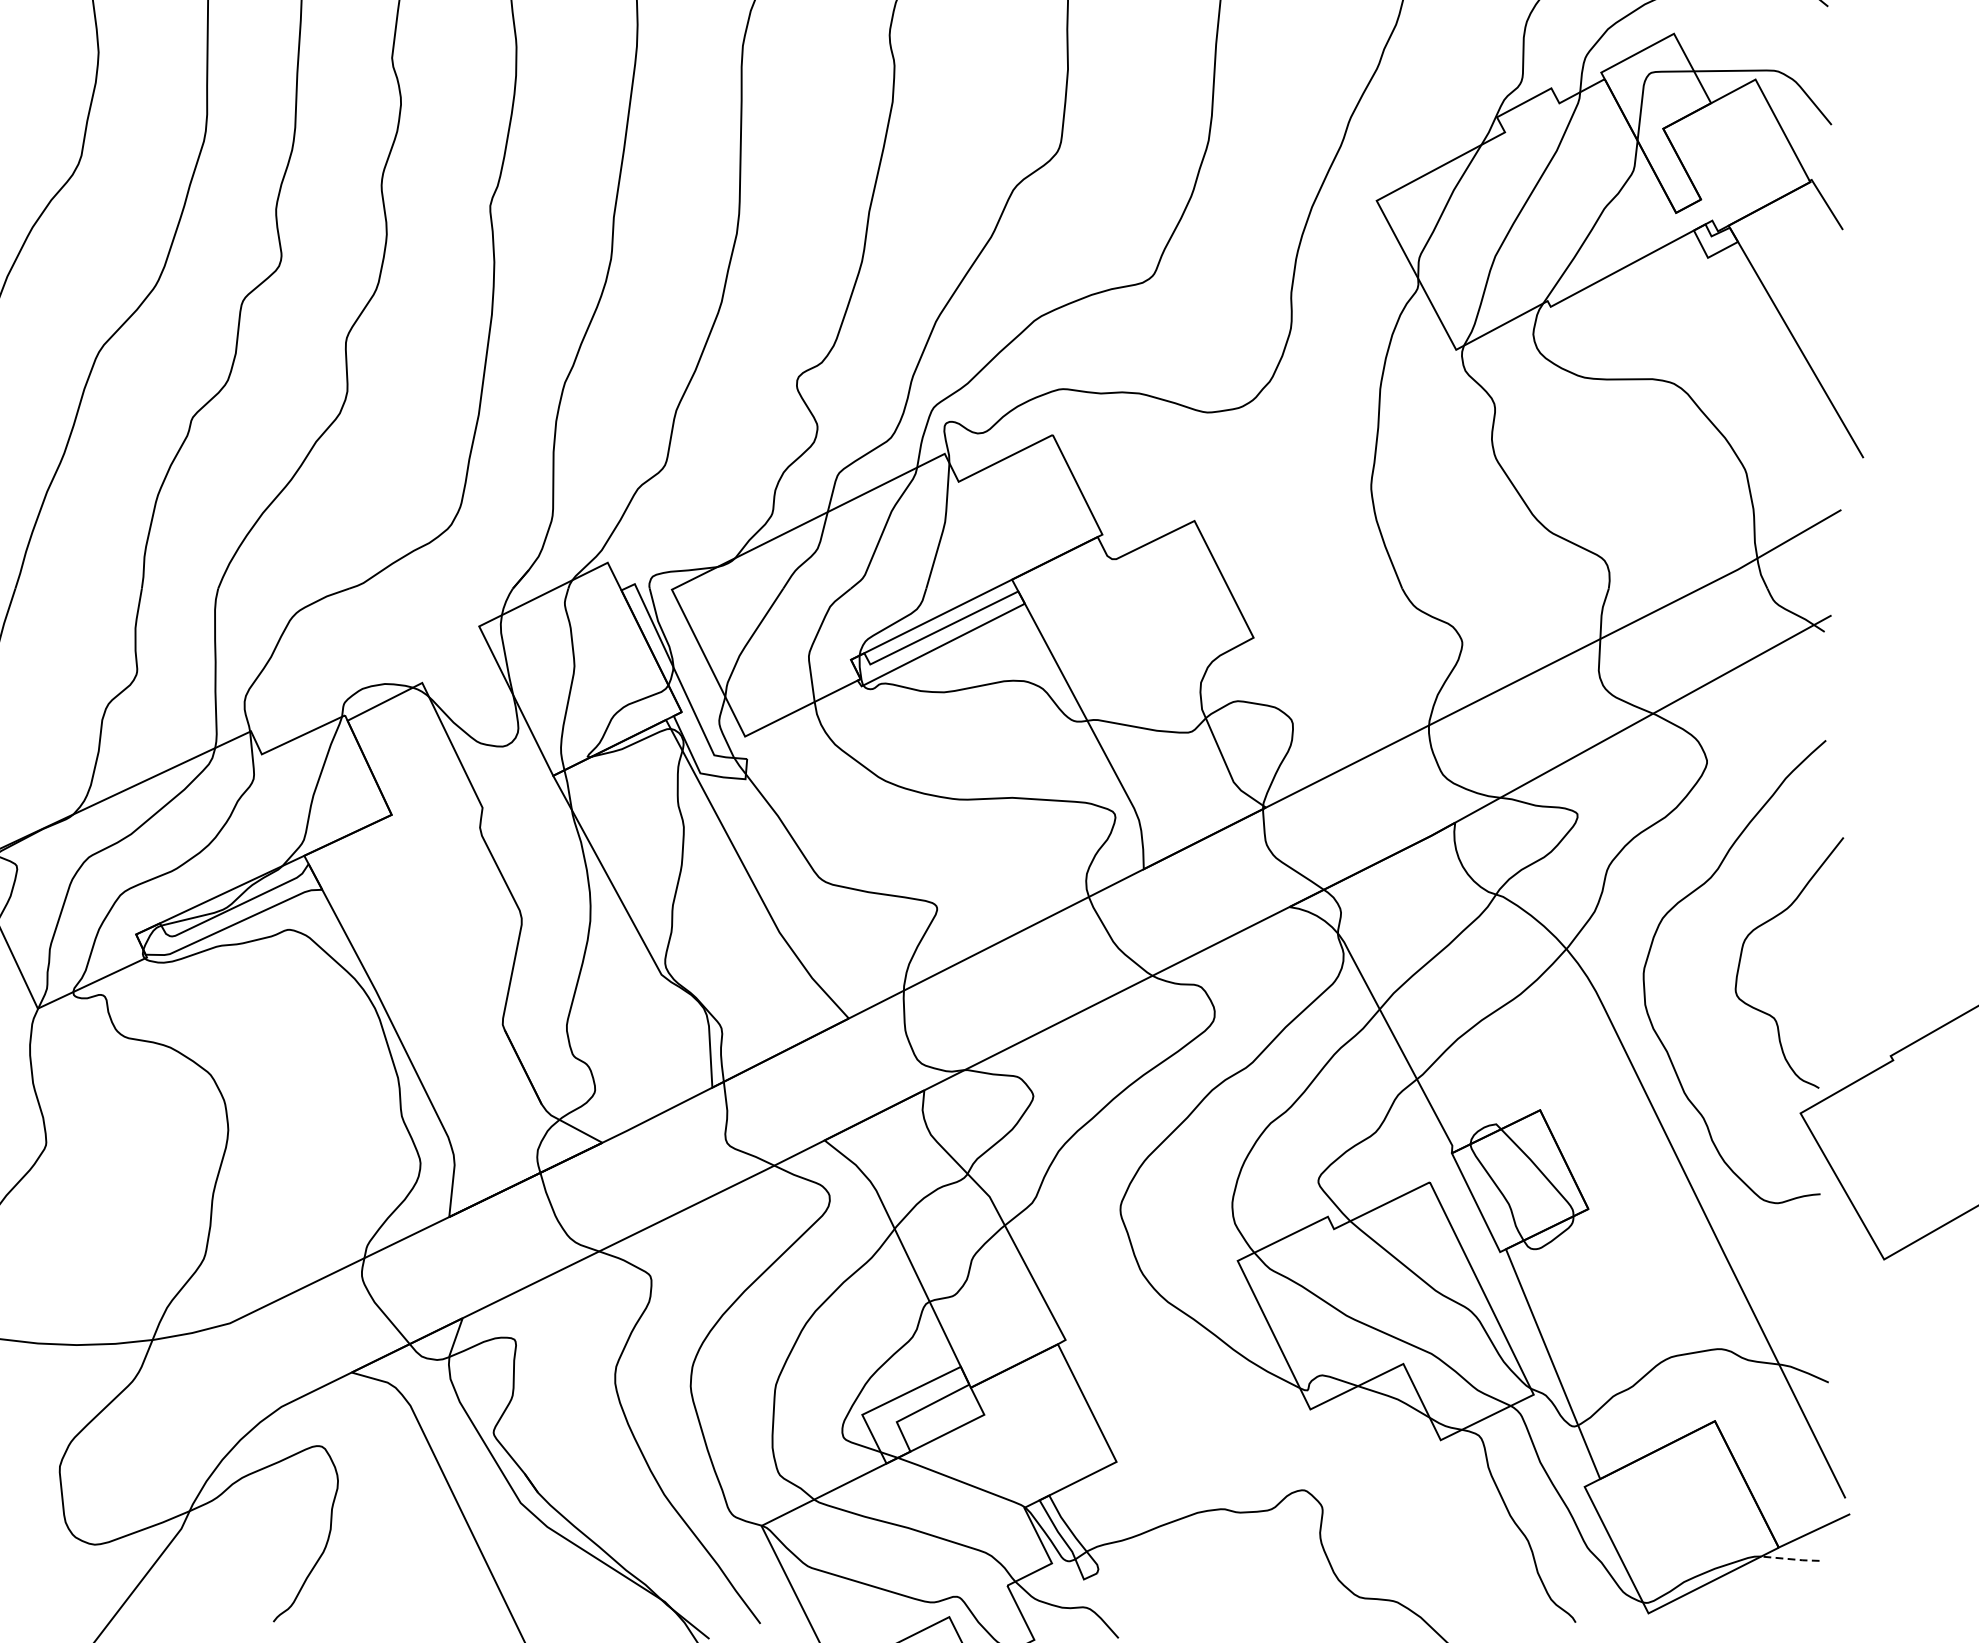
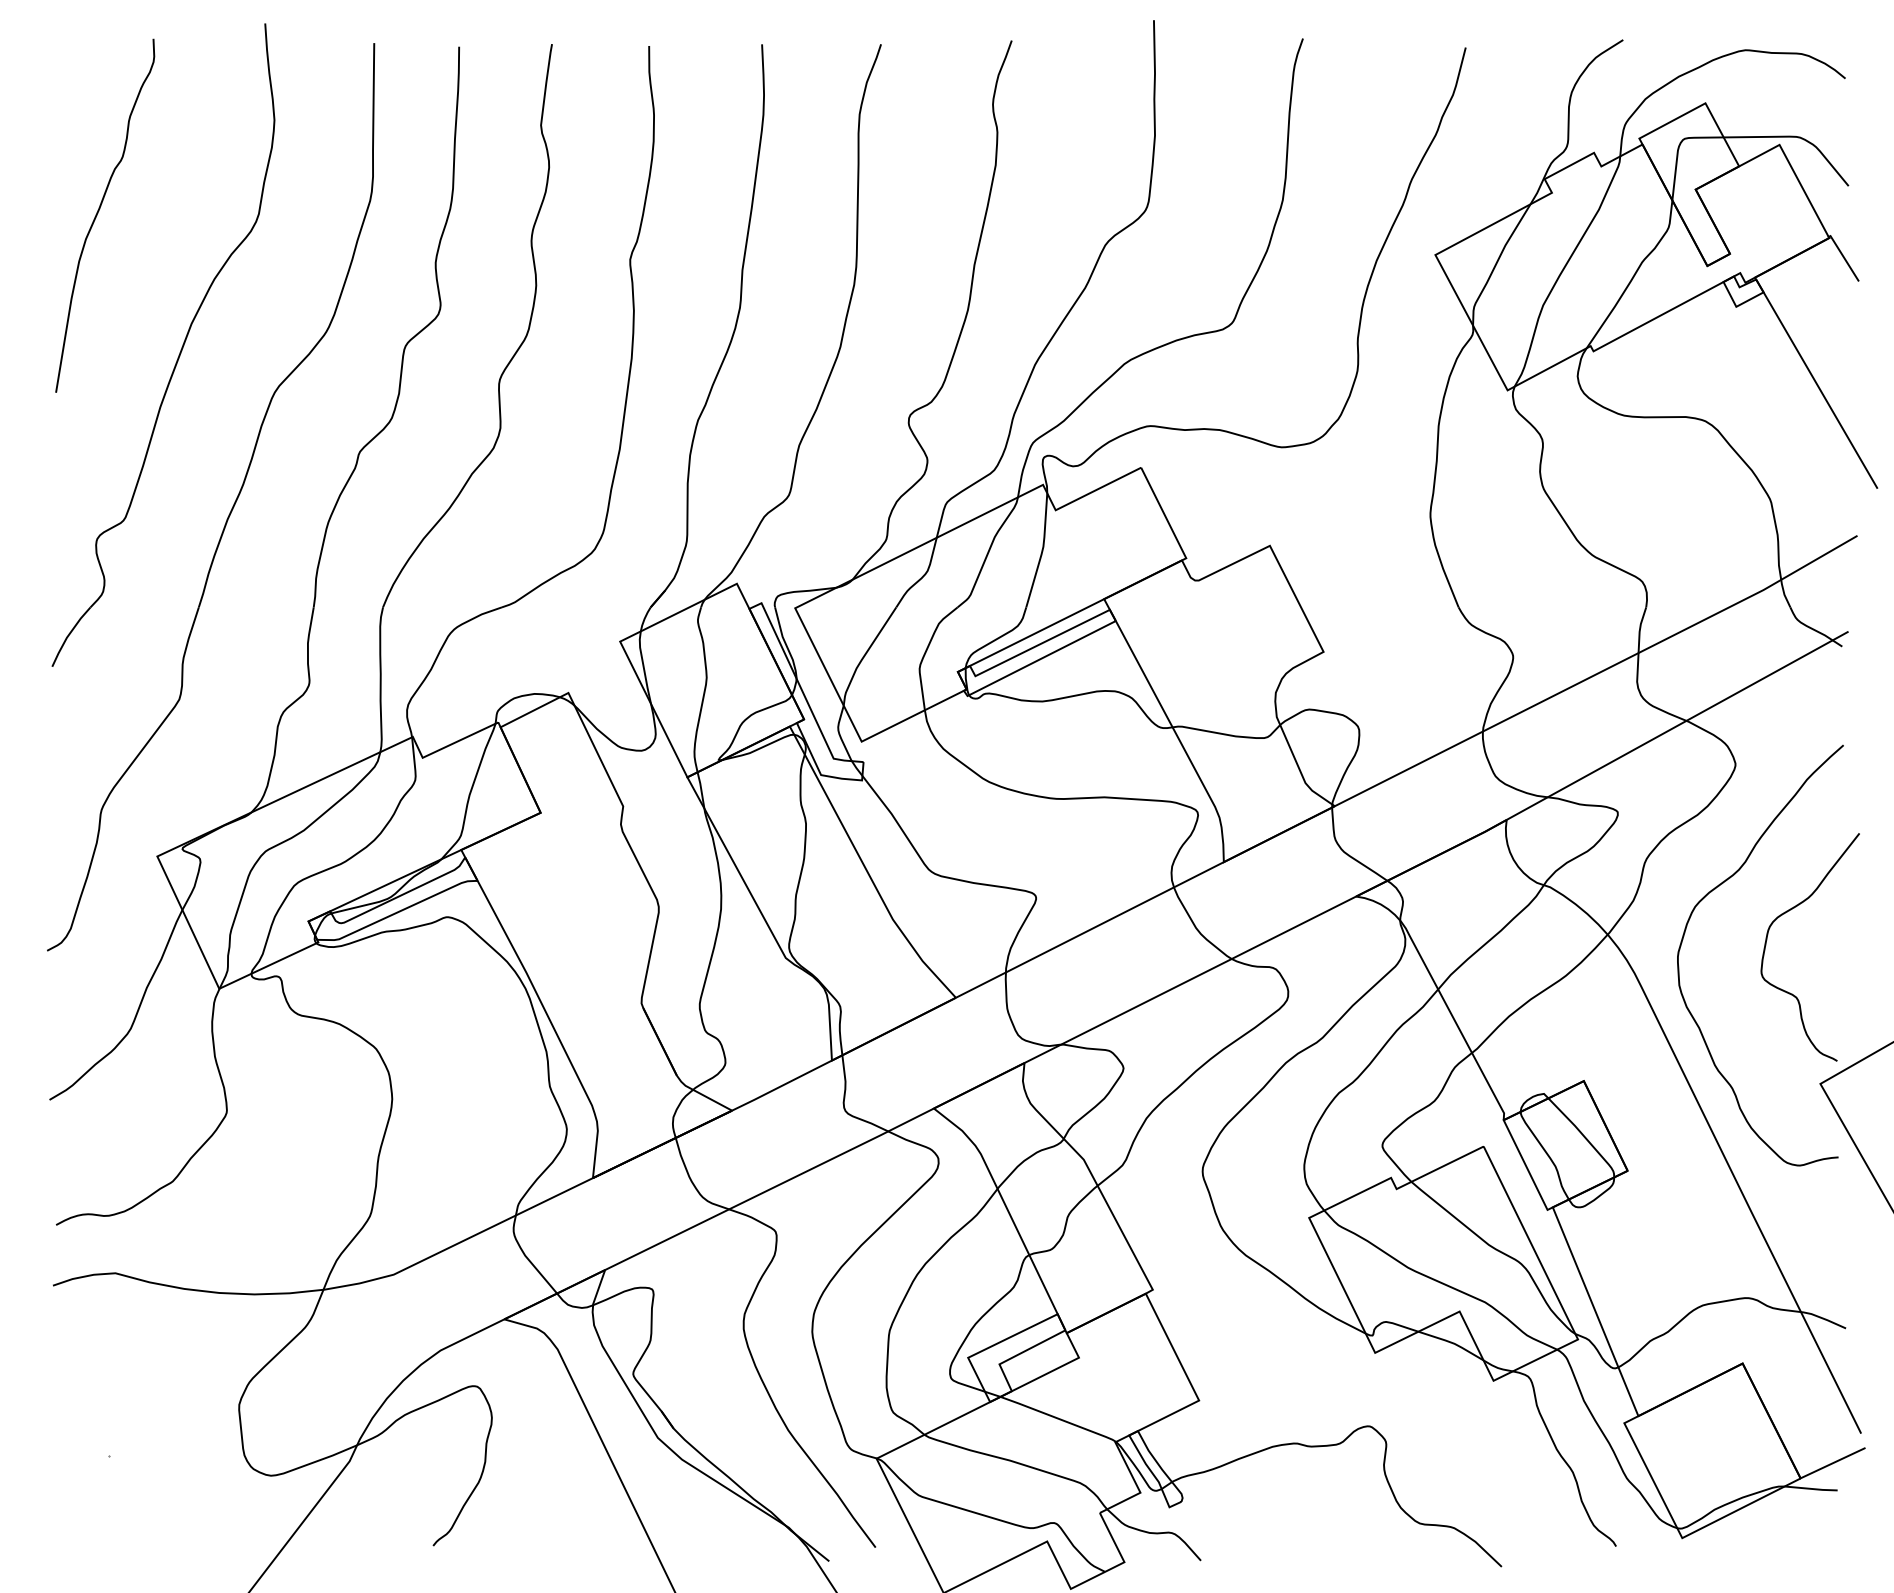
line: (1790, 1558) -> (1811, 1488), dashed -> solid

